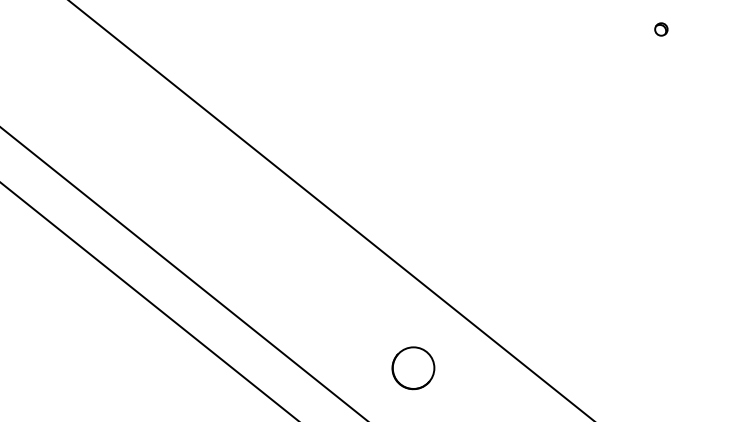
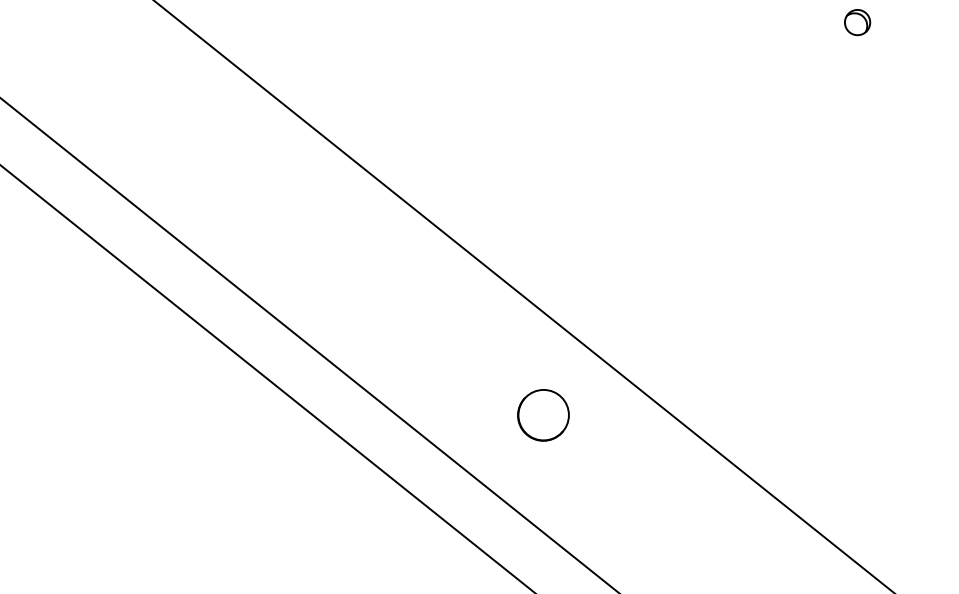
part: (661, 29) -> (857, 22), size x1.67
circle: (413, 368) -> (543, 415), moved

